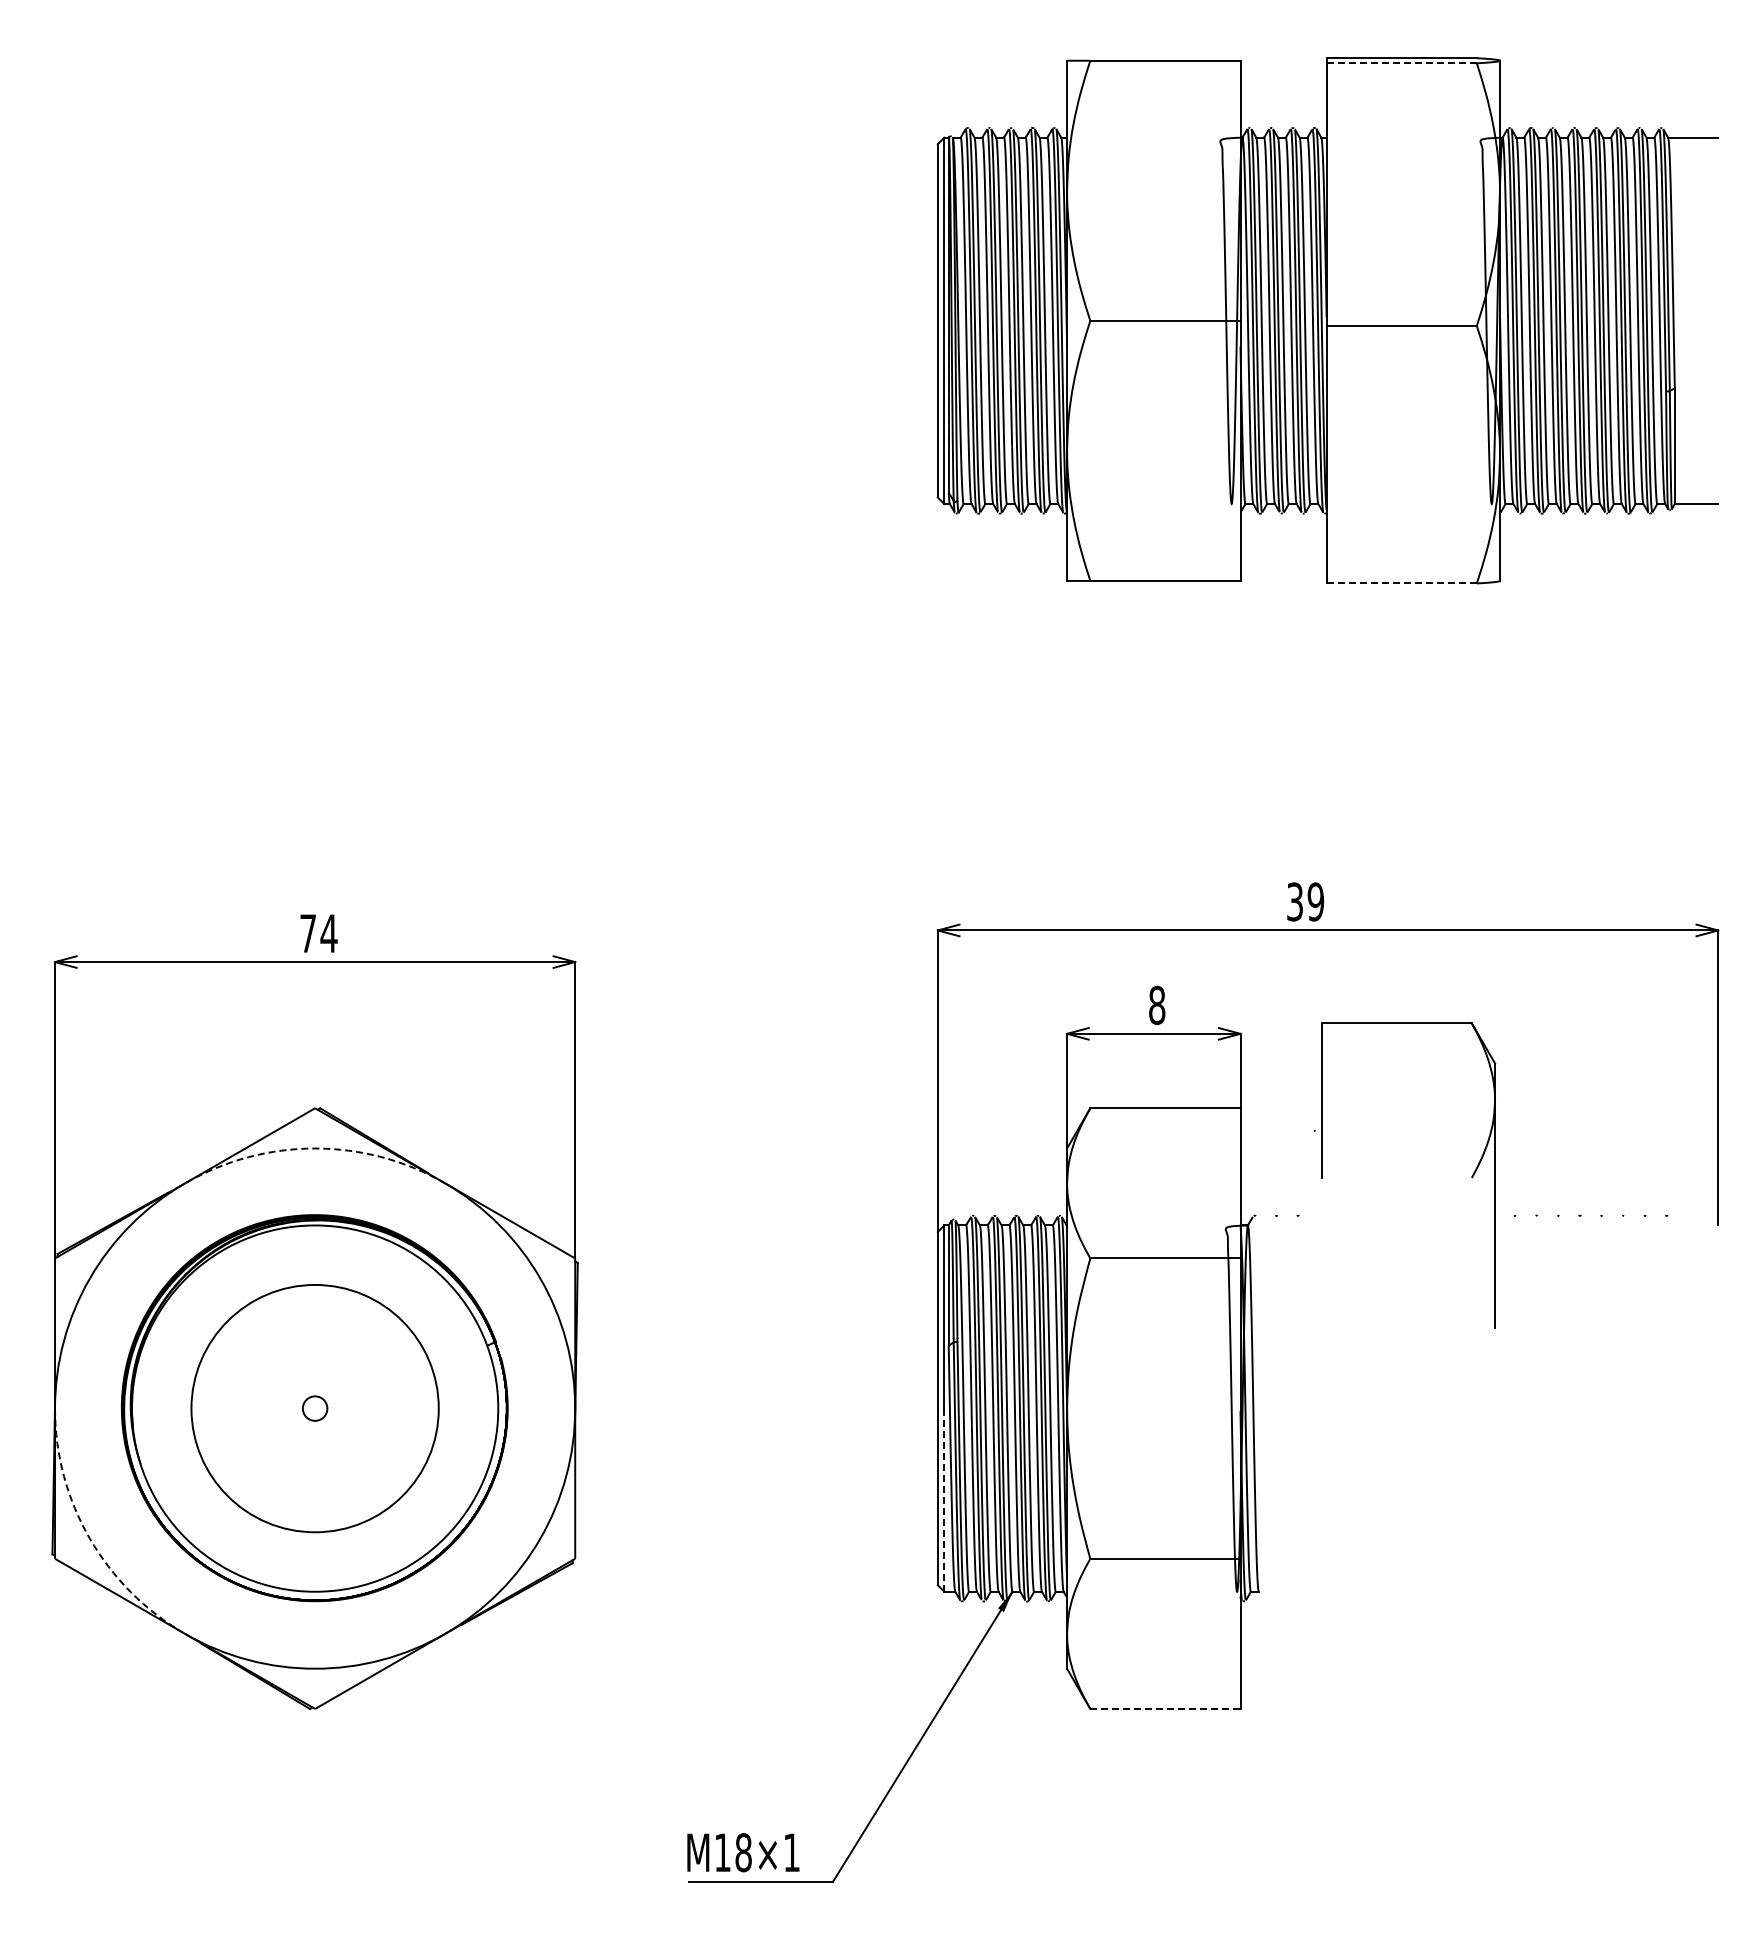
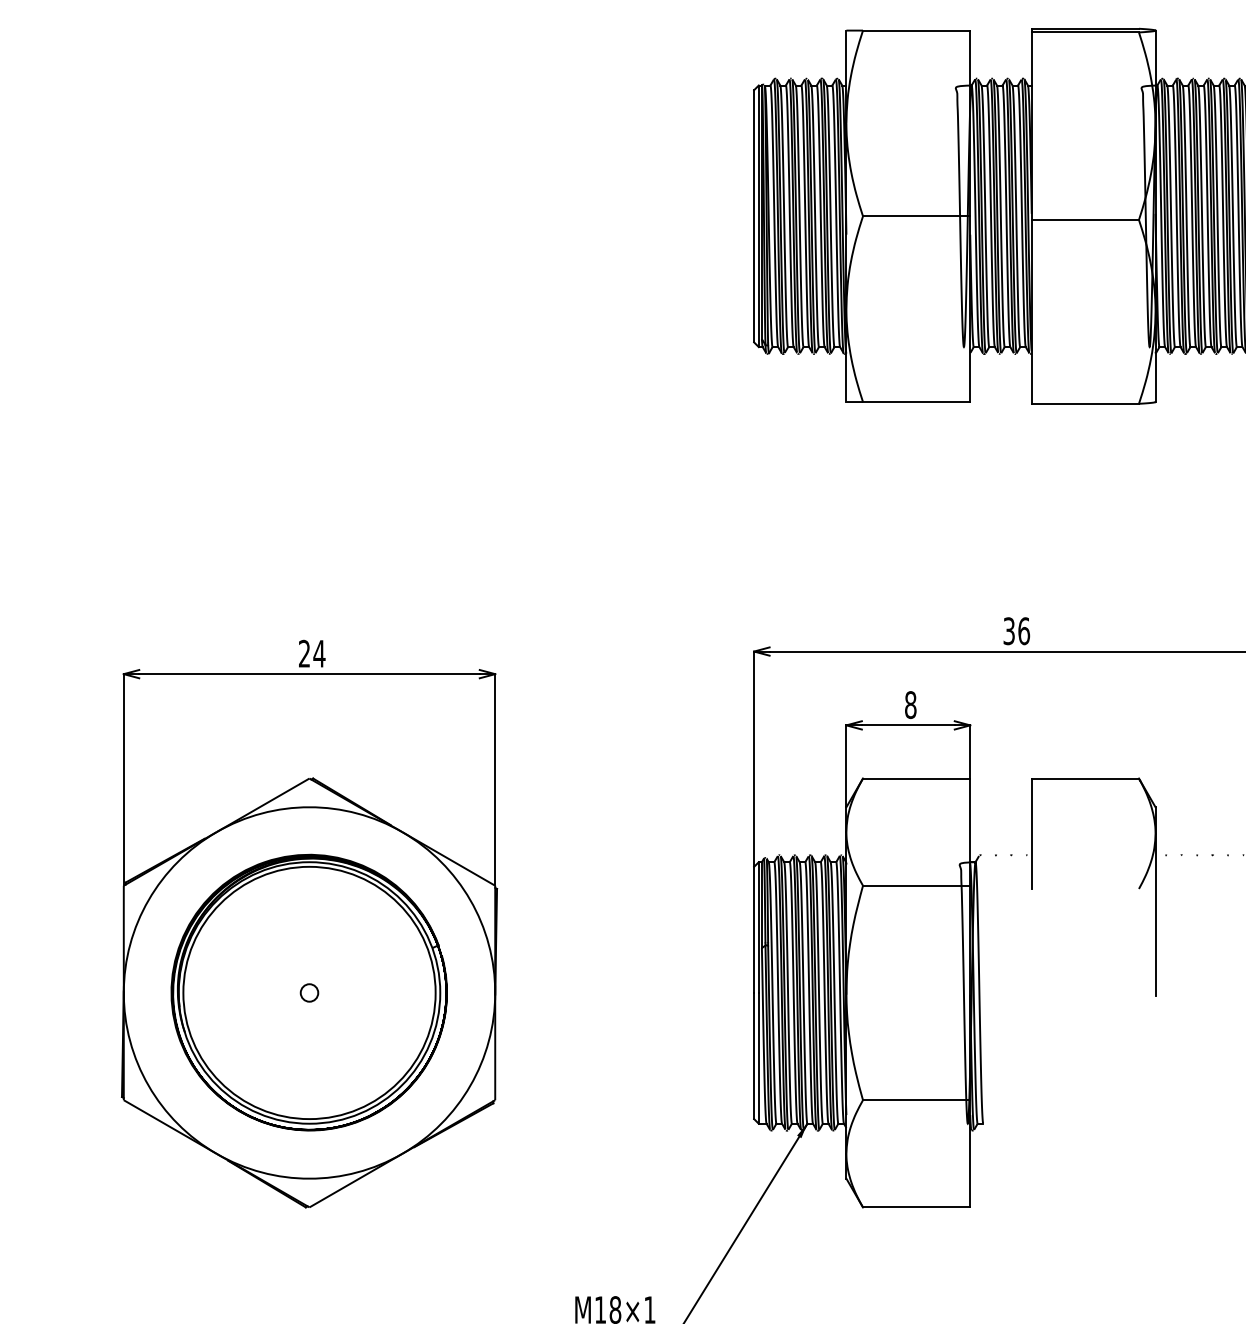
line: (1401, 63) -> (1085, 32), dashed -> solid
line: (1401, 583) -> (1085, 403), dashed -> solid
text: (1315, 901) -> (1023, 630), 39 -> 36
text: (307, 933) -> (304, 653), 74 -> 24
arc: (315, 1148) -> (309, 807), dashed -> solid
part: (1471, 1176) -> (1138, 887), moved
circle: (314, 1408) -> (309, 992), size x1.43
line: (944, 1500) -> (758, 1058), dashed -> solid
arc: (89, 1538) -> (148, 1085), dashed -> solid
line: (1165, 1708) -> (916, 1207), dashed -> solid

